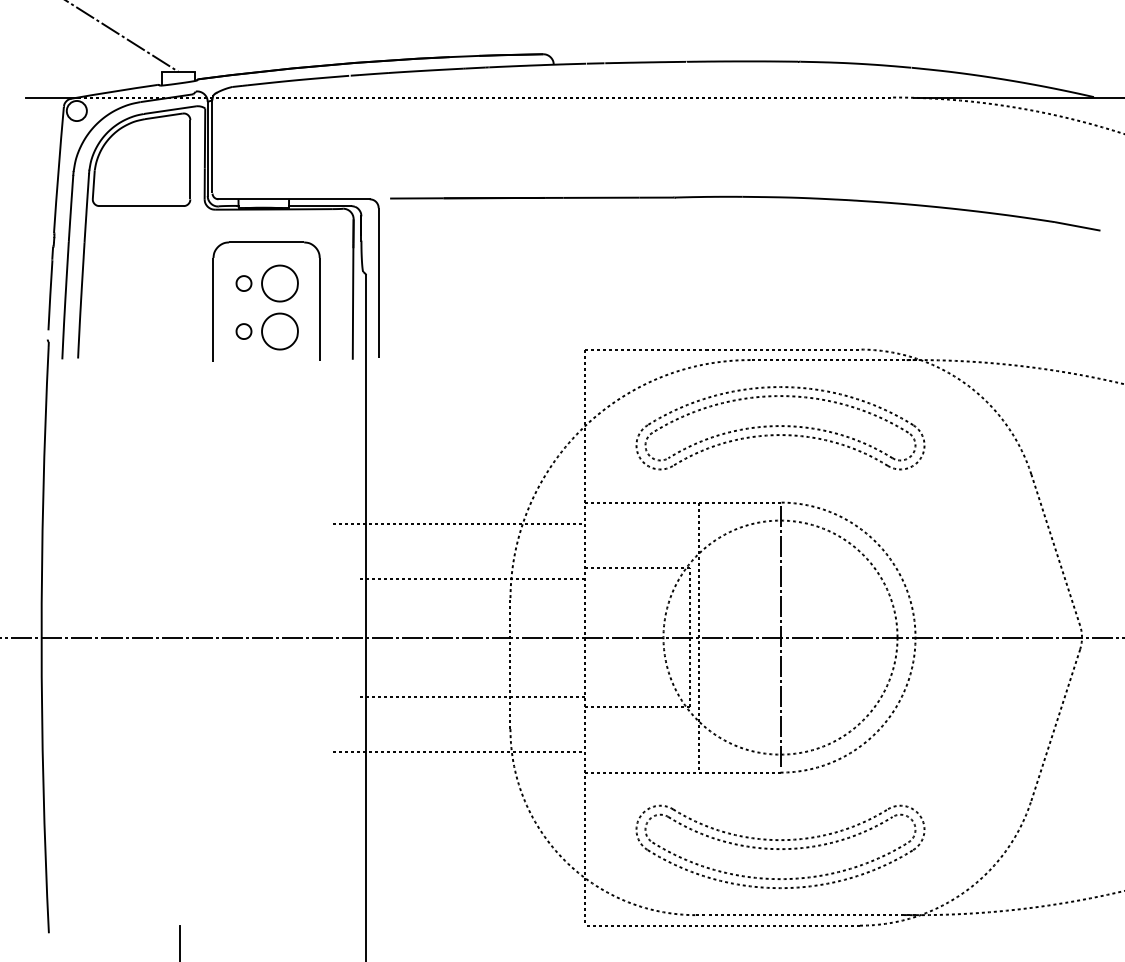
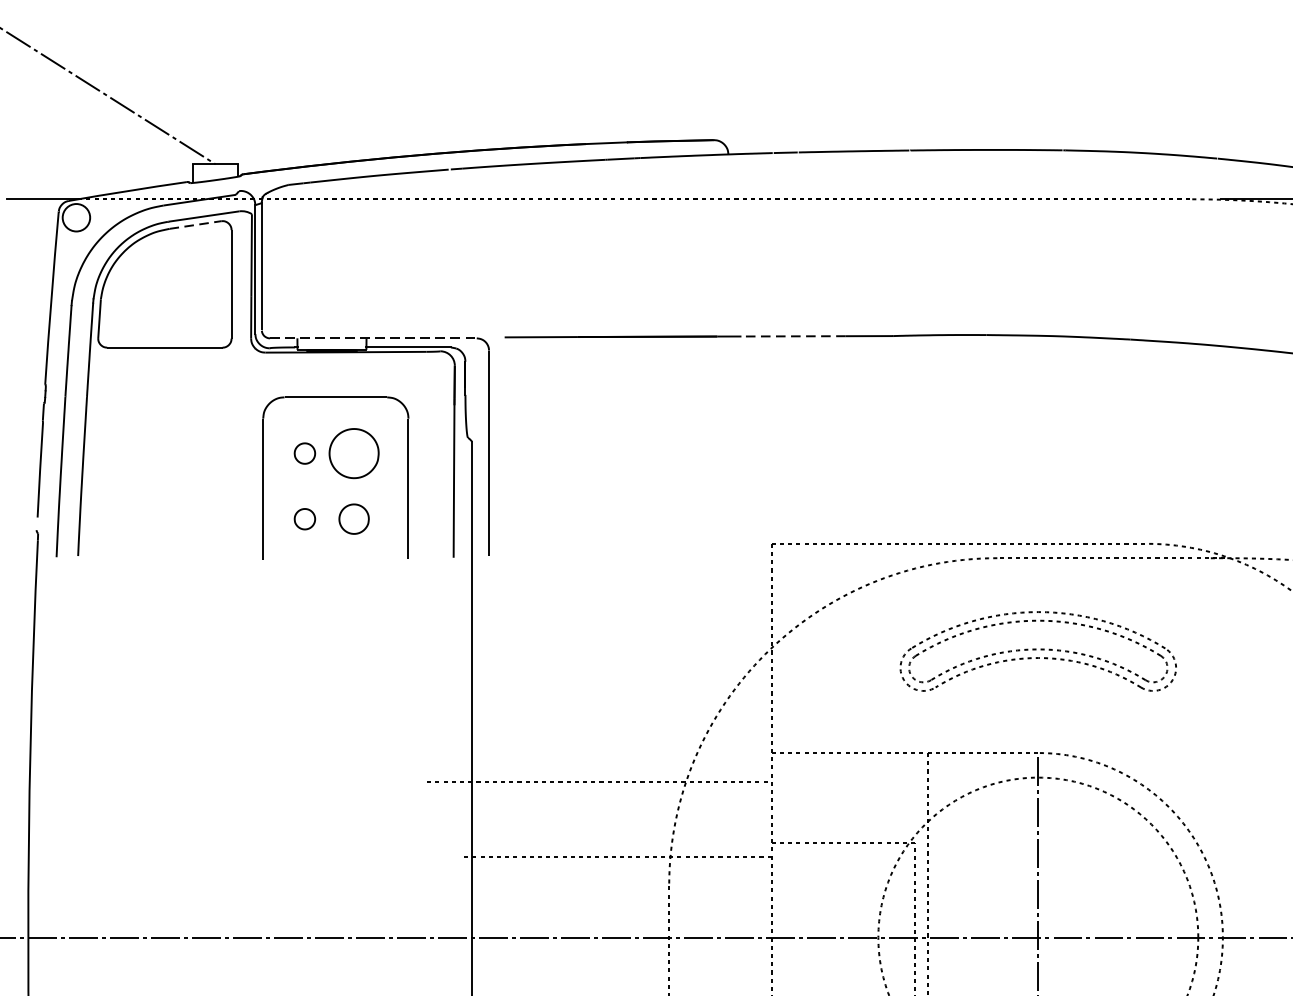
line: (164, 116) -> (196, 225), solid -> dashed
line: (600, 197) -> (792, 335), solid -> dashed
line: (294, 199) -> (373, 338), solid -> dashed
part: (279, 331) -> (353, 519), size x0.6
part: (780, 428) -> (1038, 651), size x0.7

